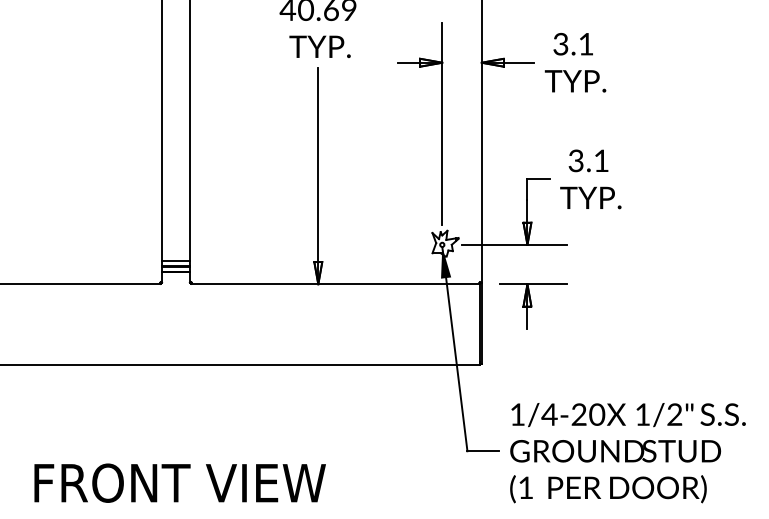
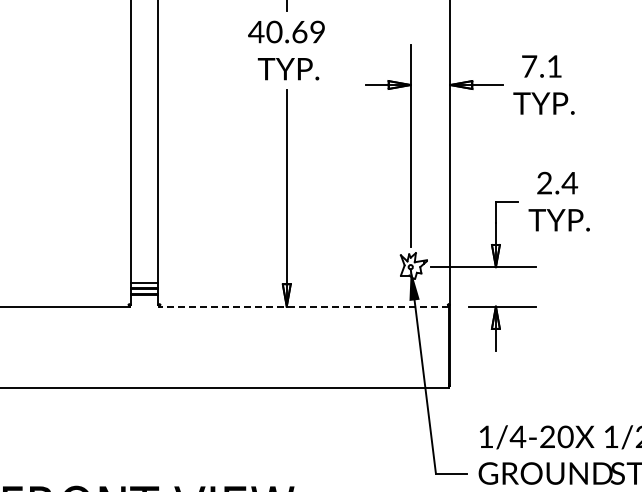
text: (560, 43) -> (528, 65), 3.1 -> 7.1
text: (588, 160) -> (556, 182), 3.1 -> 2.4
line: (335, 284) -> (303, 306), solid -> dashed

